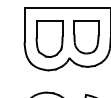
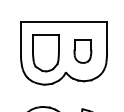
part: (86, 37) -> (82, 51), size x0.7

